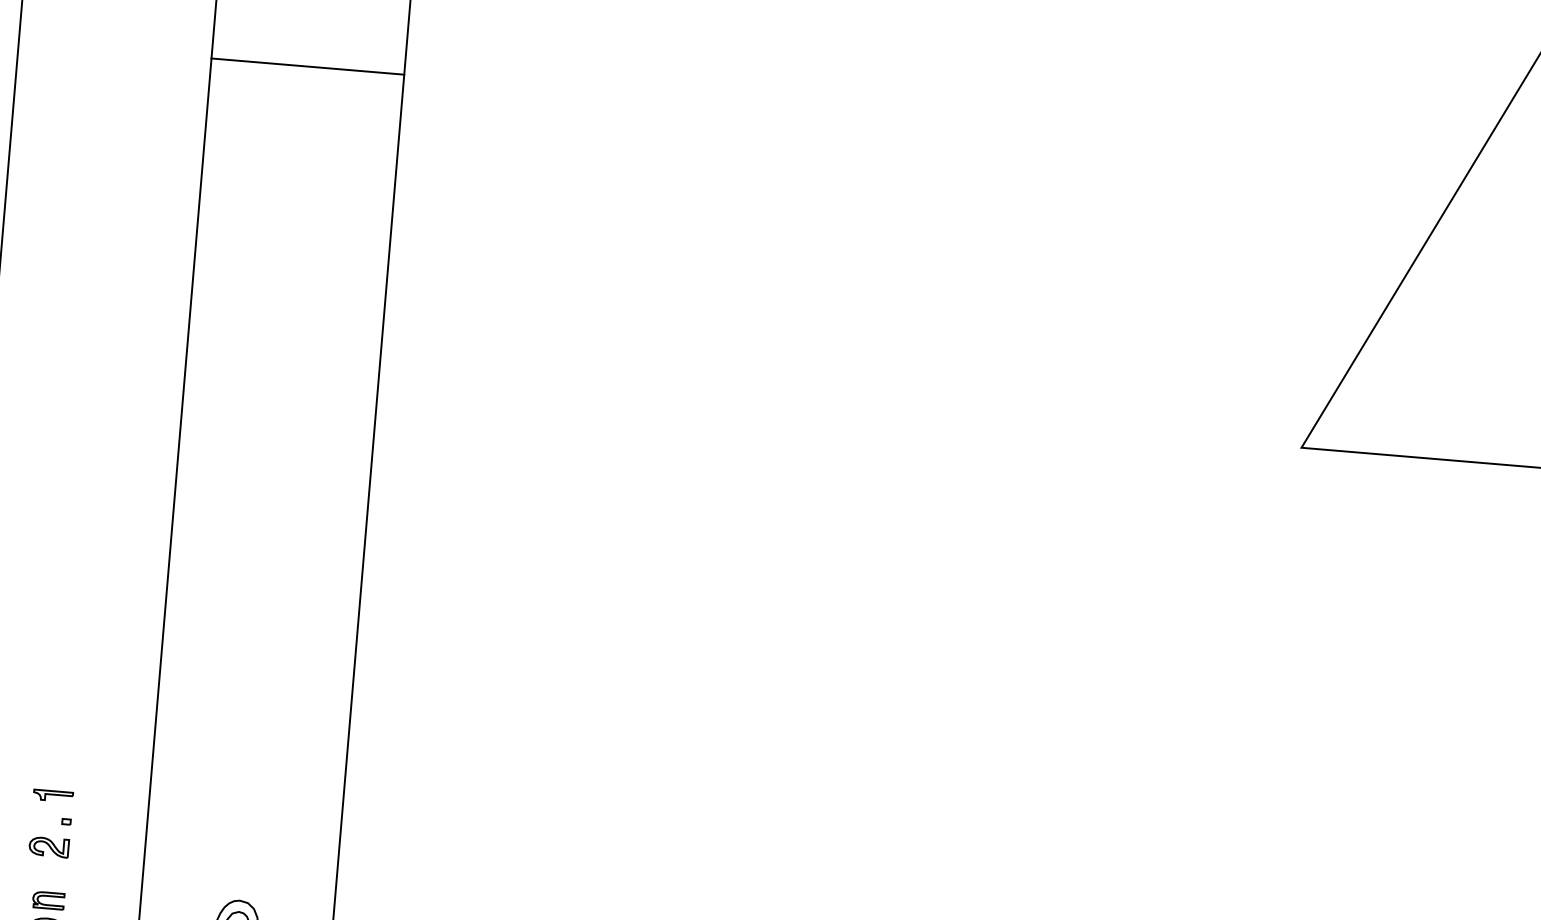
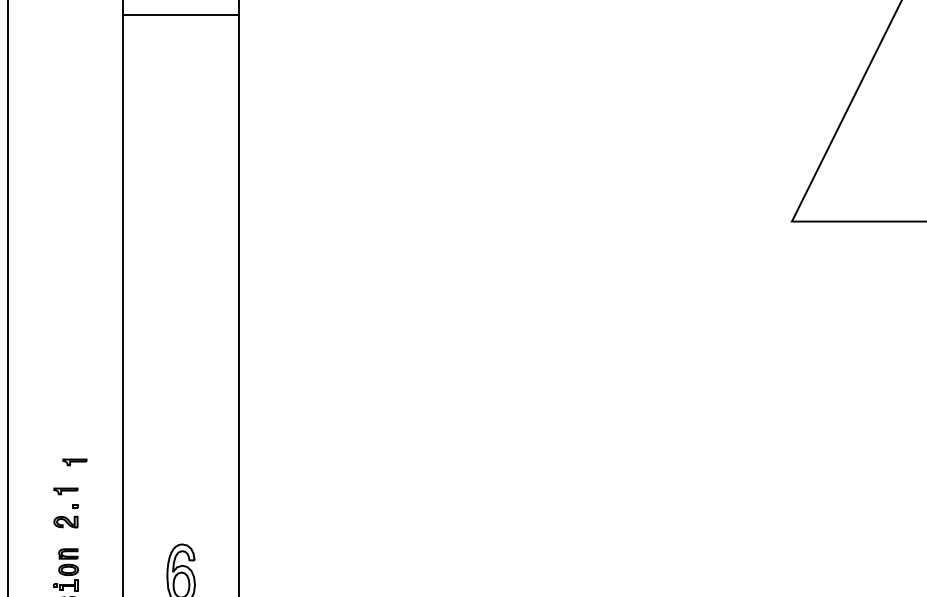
line: (306, 66) -> (180, 15), moved
part: (71, 749) -> (74, 462), added

